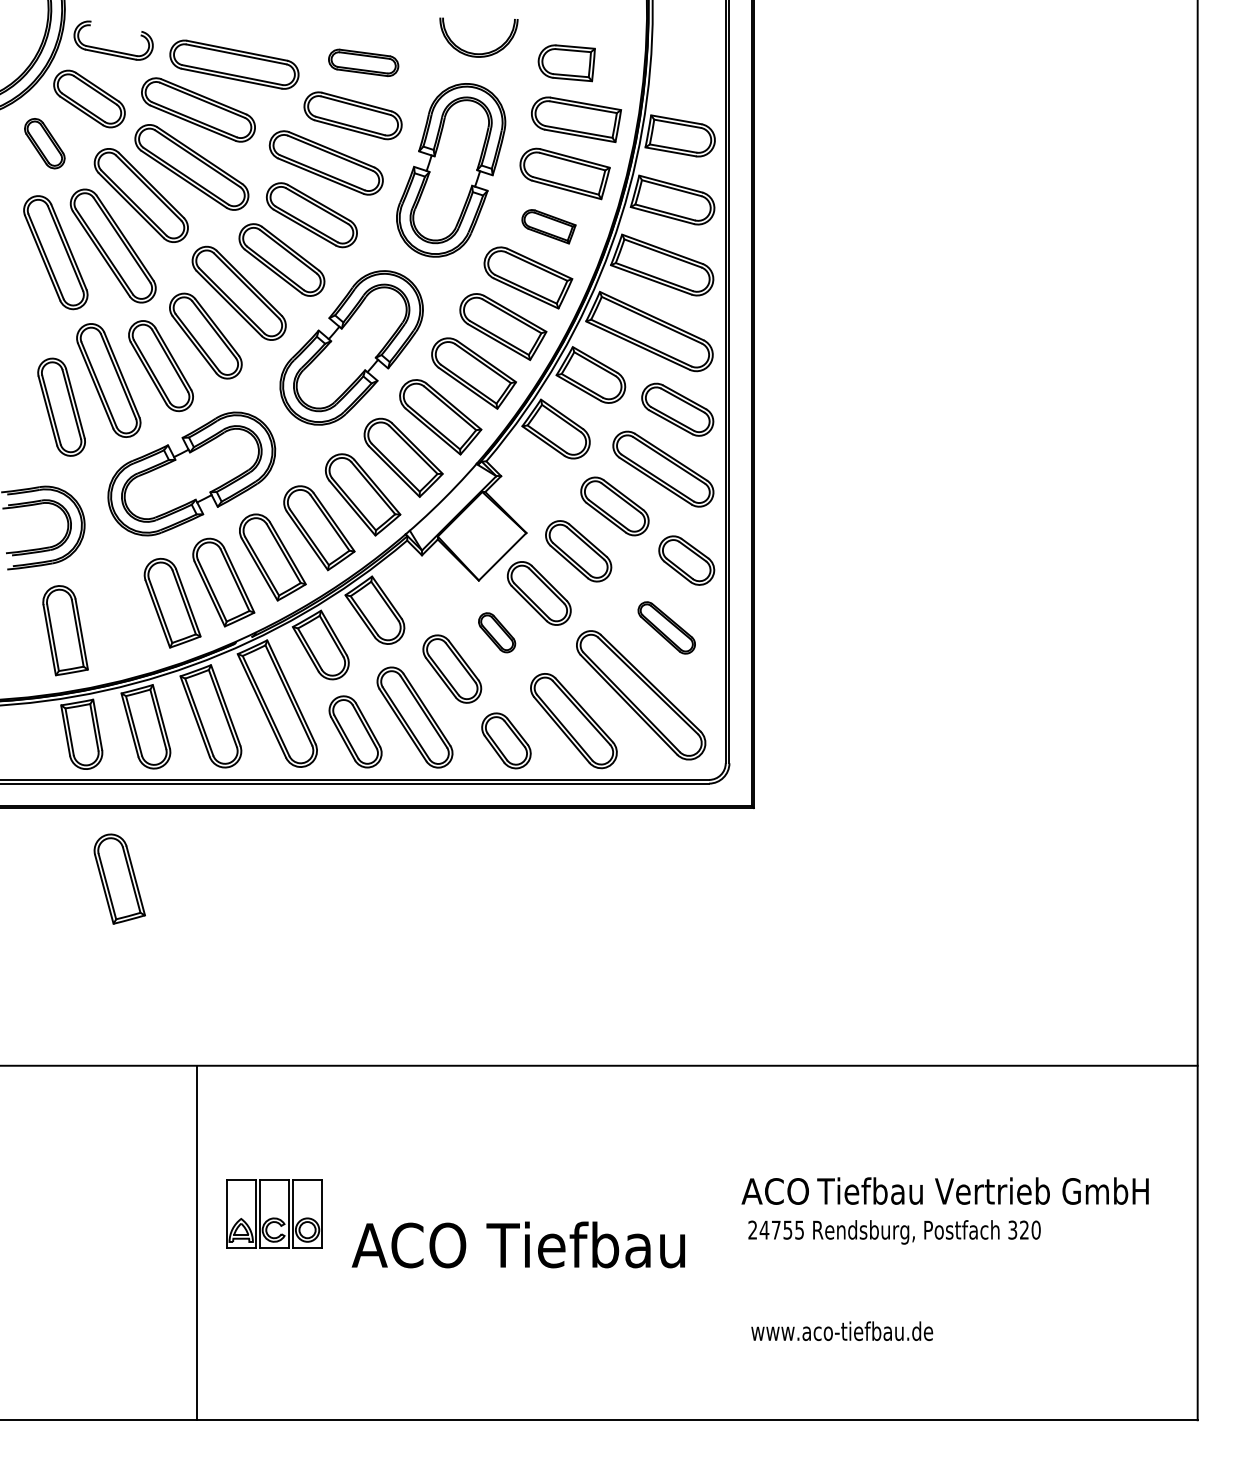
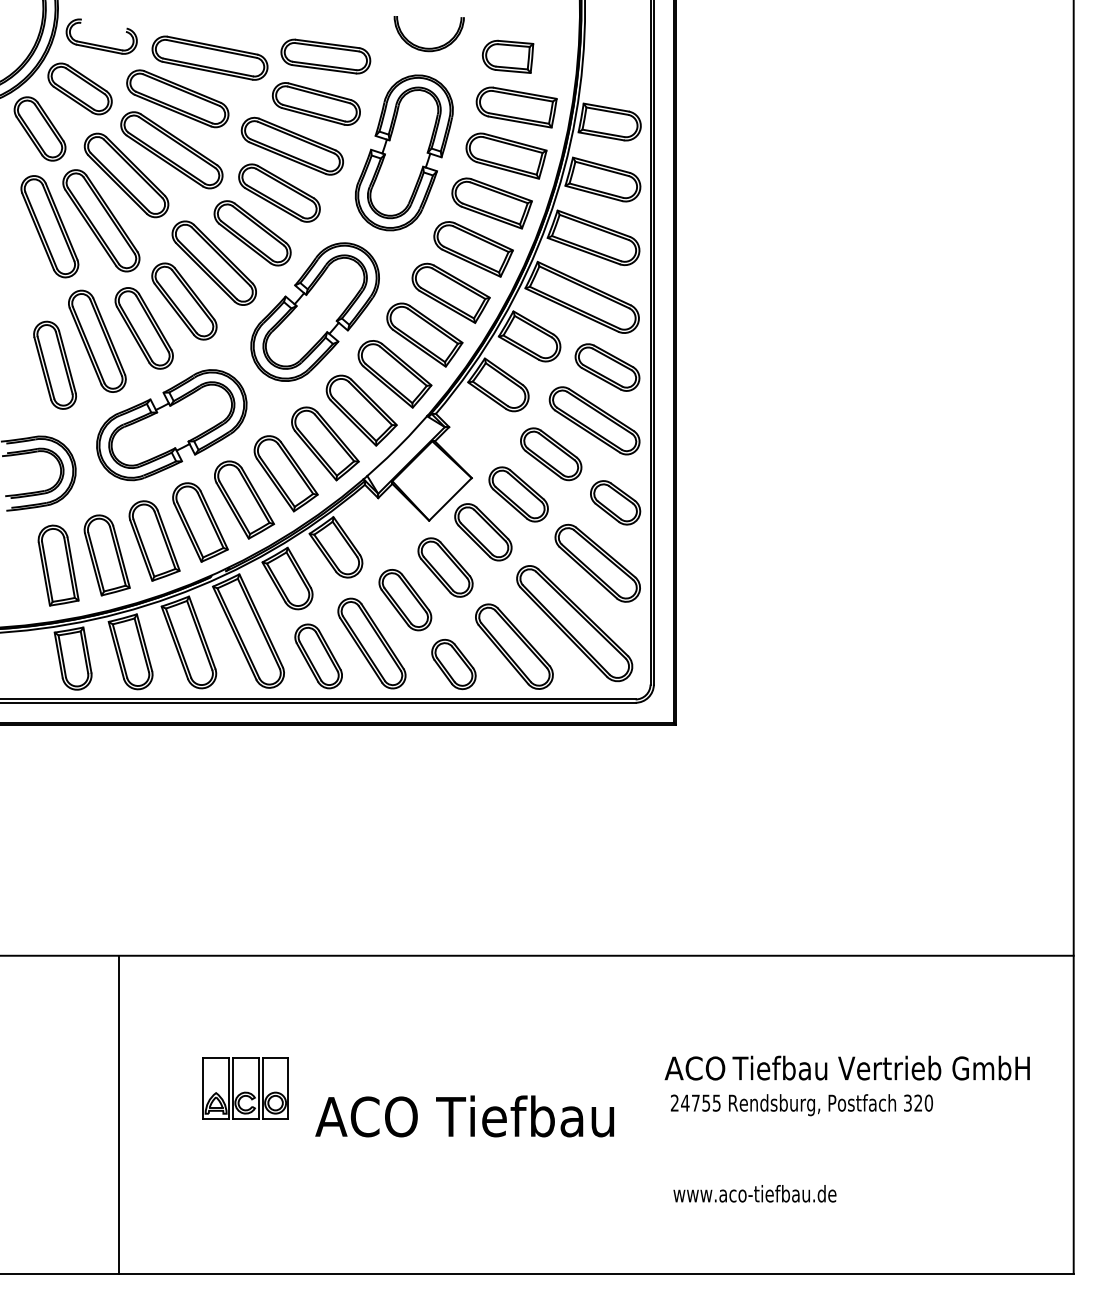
part: (363, 62) -> (325, 56), size x1.43
part: (44, 143) -> (39, 128), size x1.43
part: (548, 226) -> (491, 203), size x1.67
part: (666, 627) -> (597, 562), size x1.67
part: (497, 632) -> (445, 567), size x1.67
part: (118, 879) -> (106, 555), moved
line: (197, 1242) -> (118, 1114), moved

